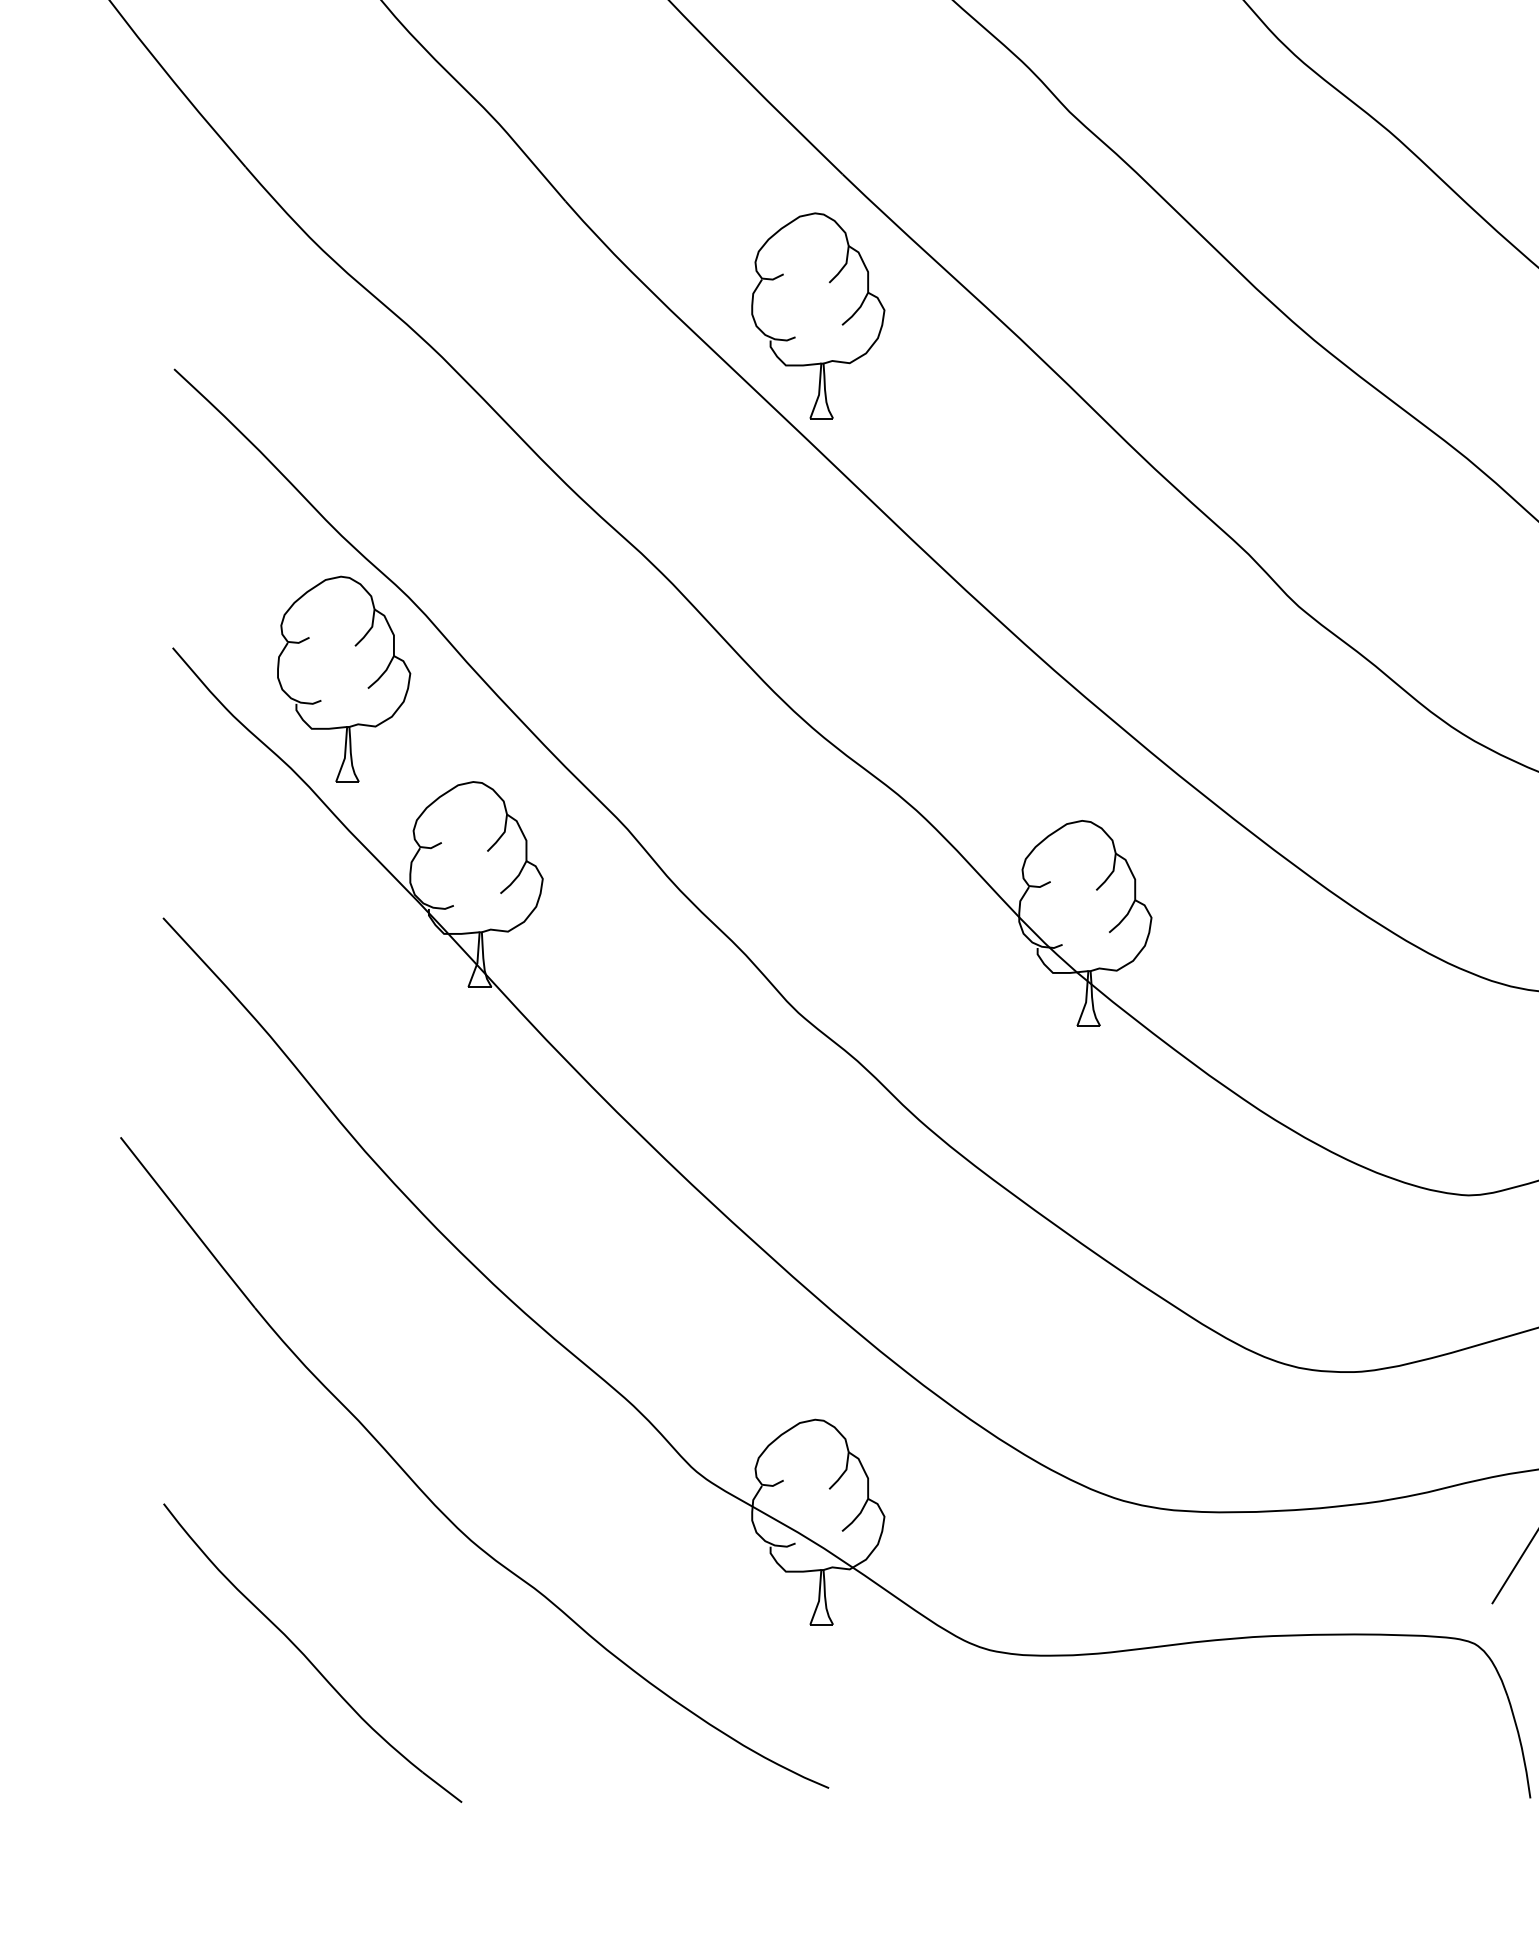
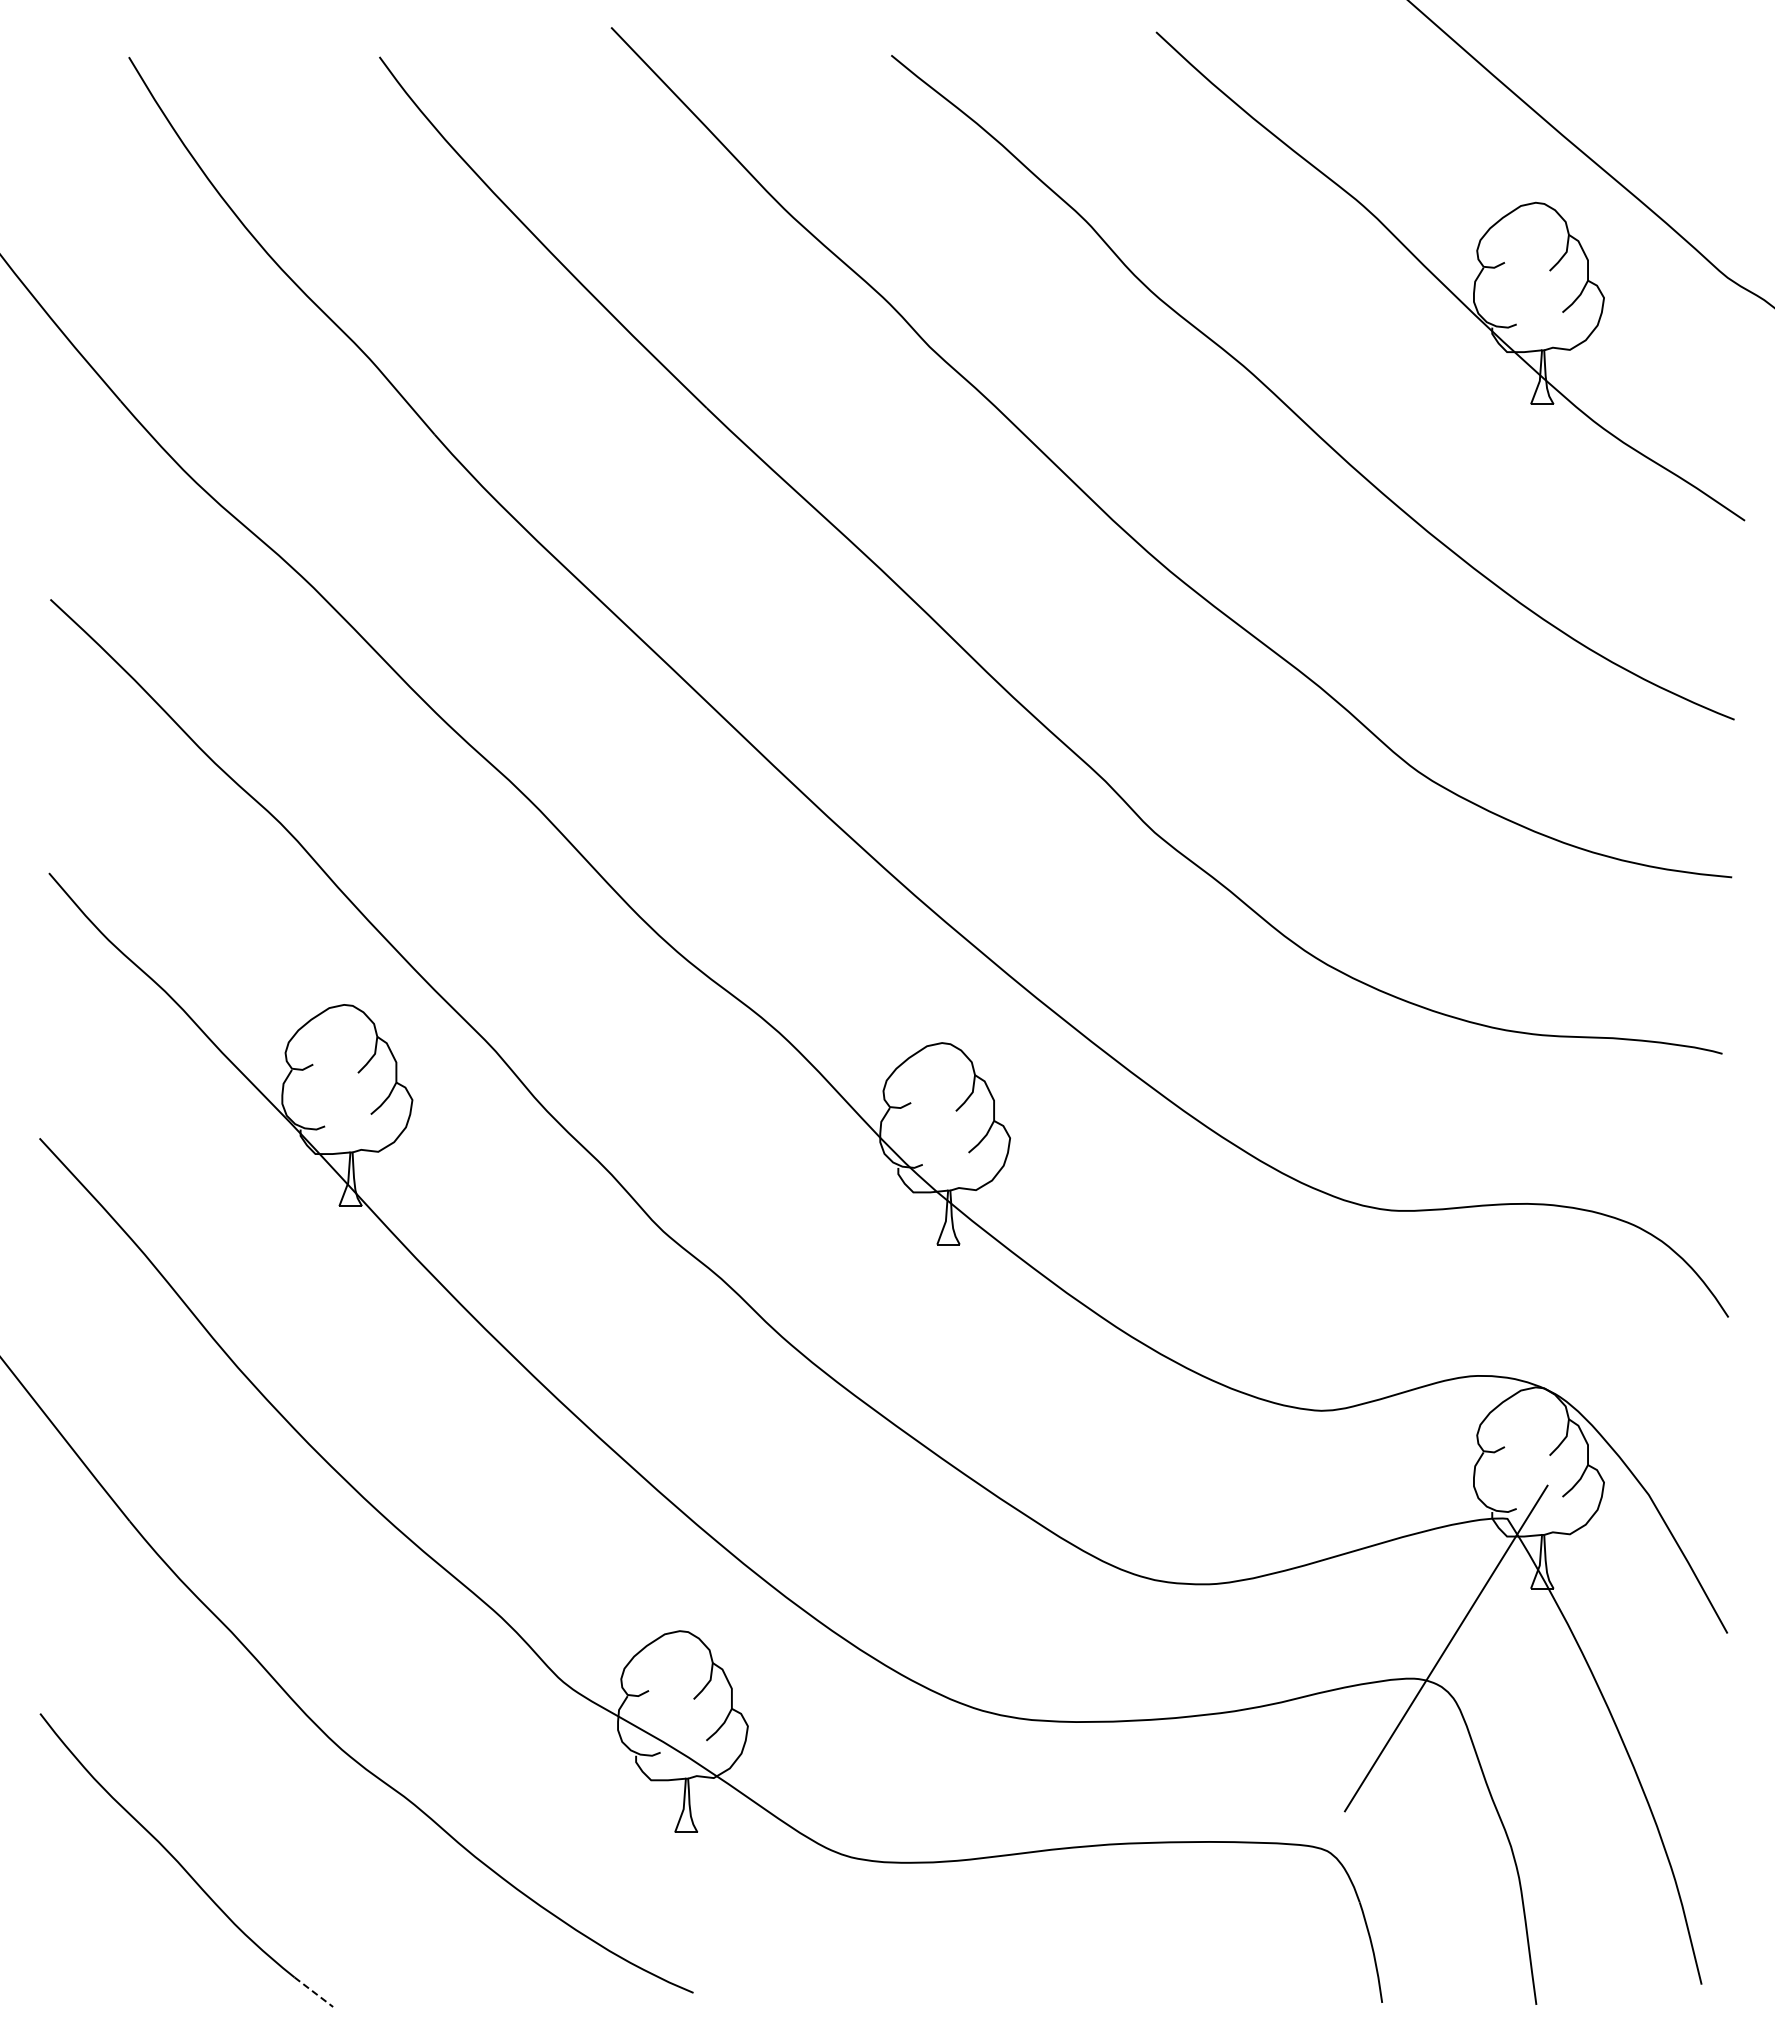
part: (842, 323) -> (706, 554), removed
part: (367, 687) -> (240, 912), removed
line: (443, 1787) -> (314, 1992), solid -> dashed

